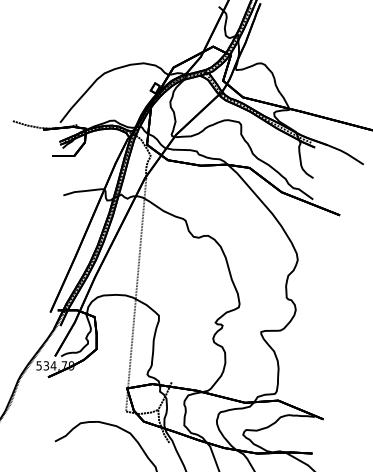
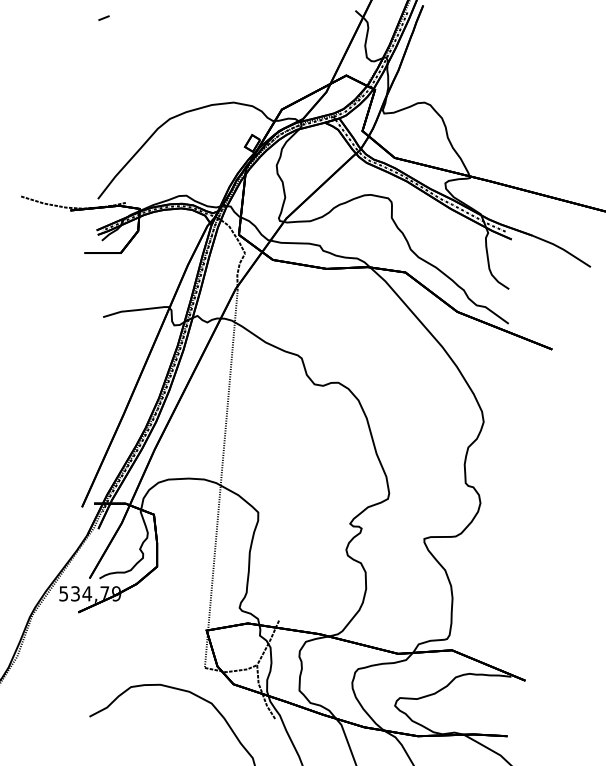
line: (63, 11) -> (103, 18), added

